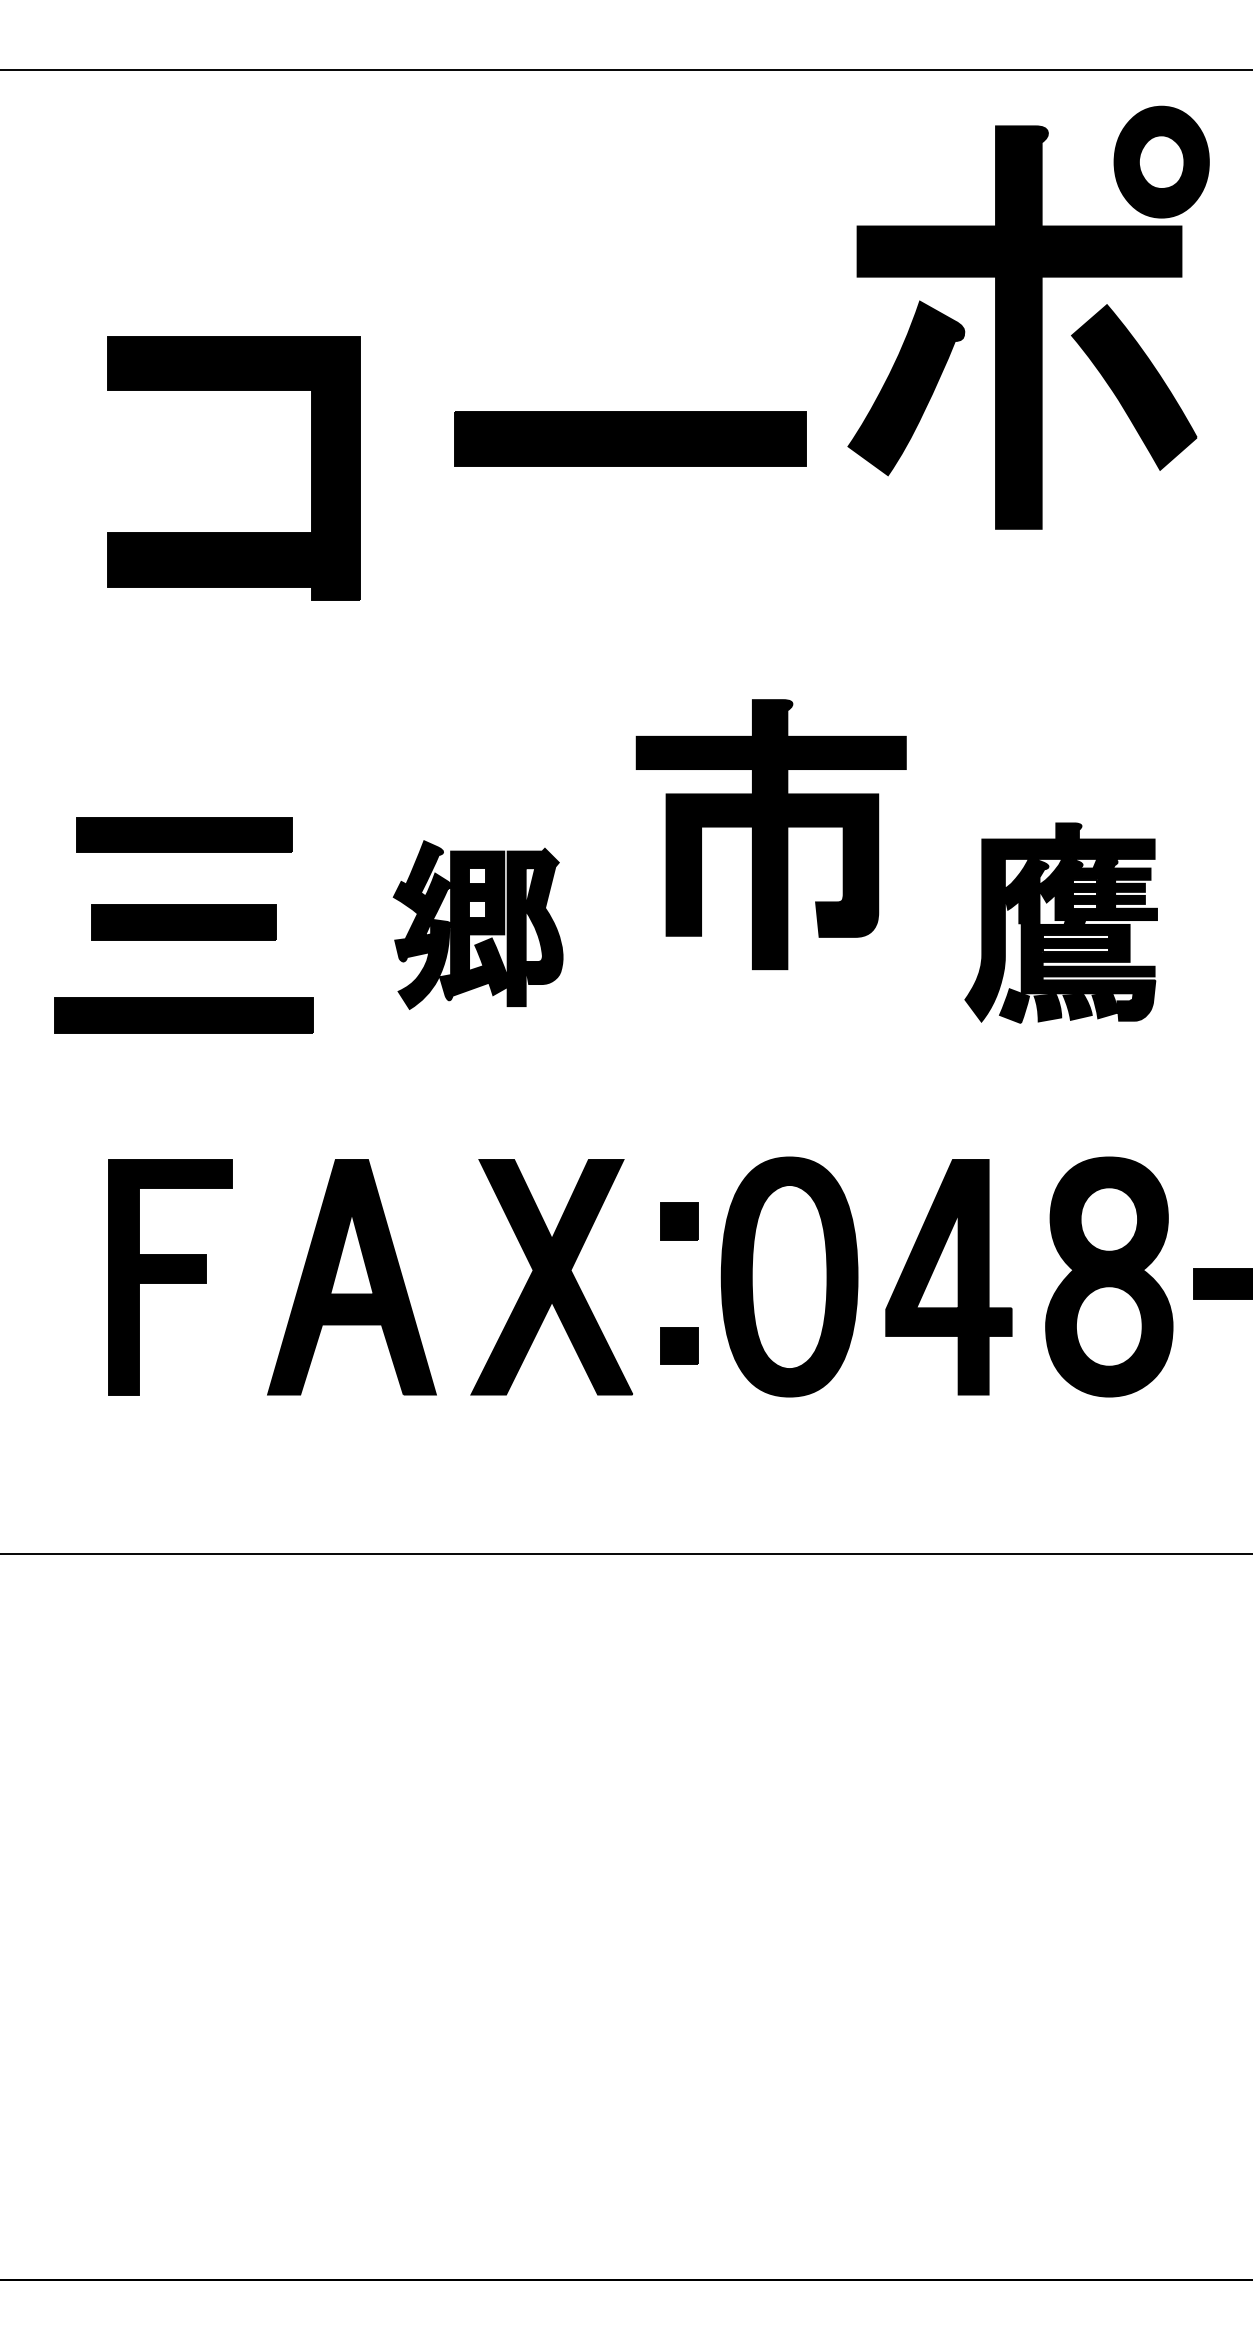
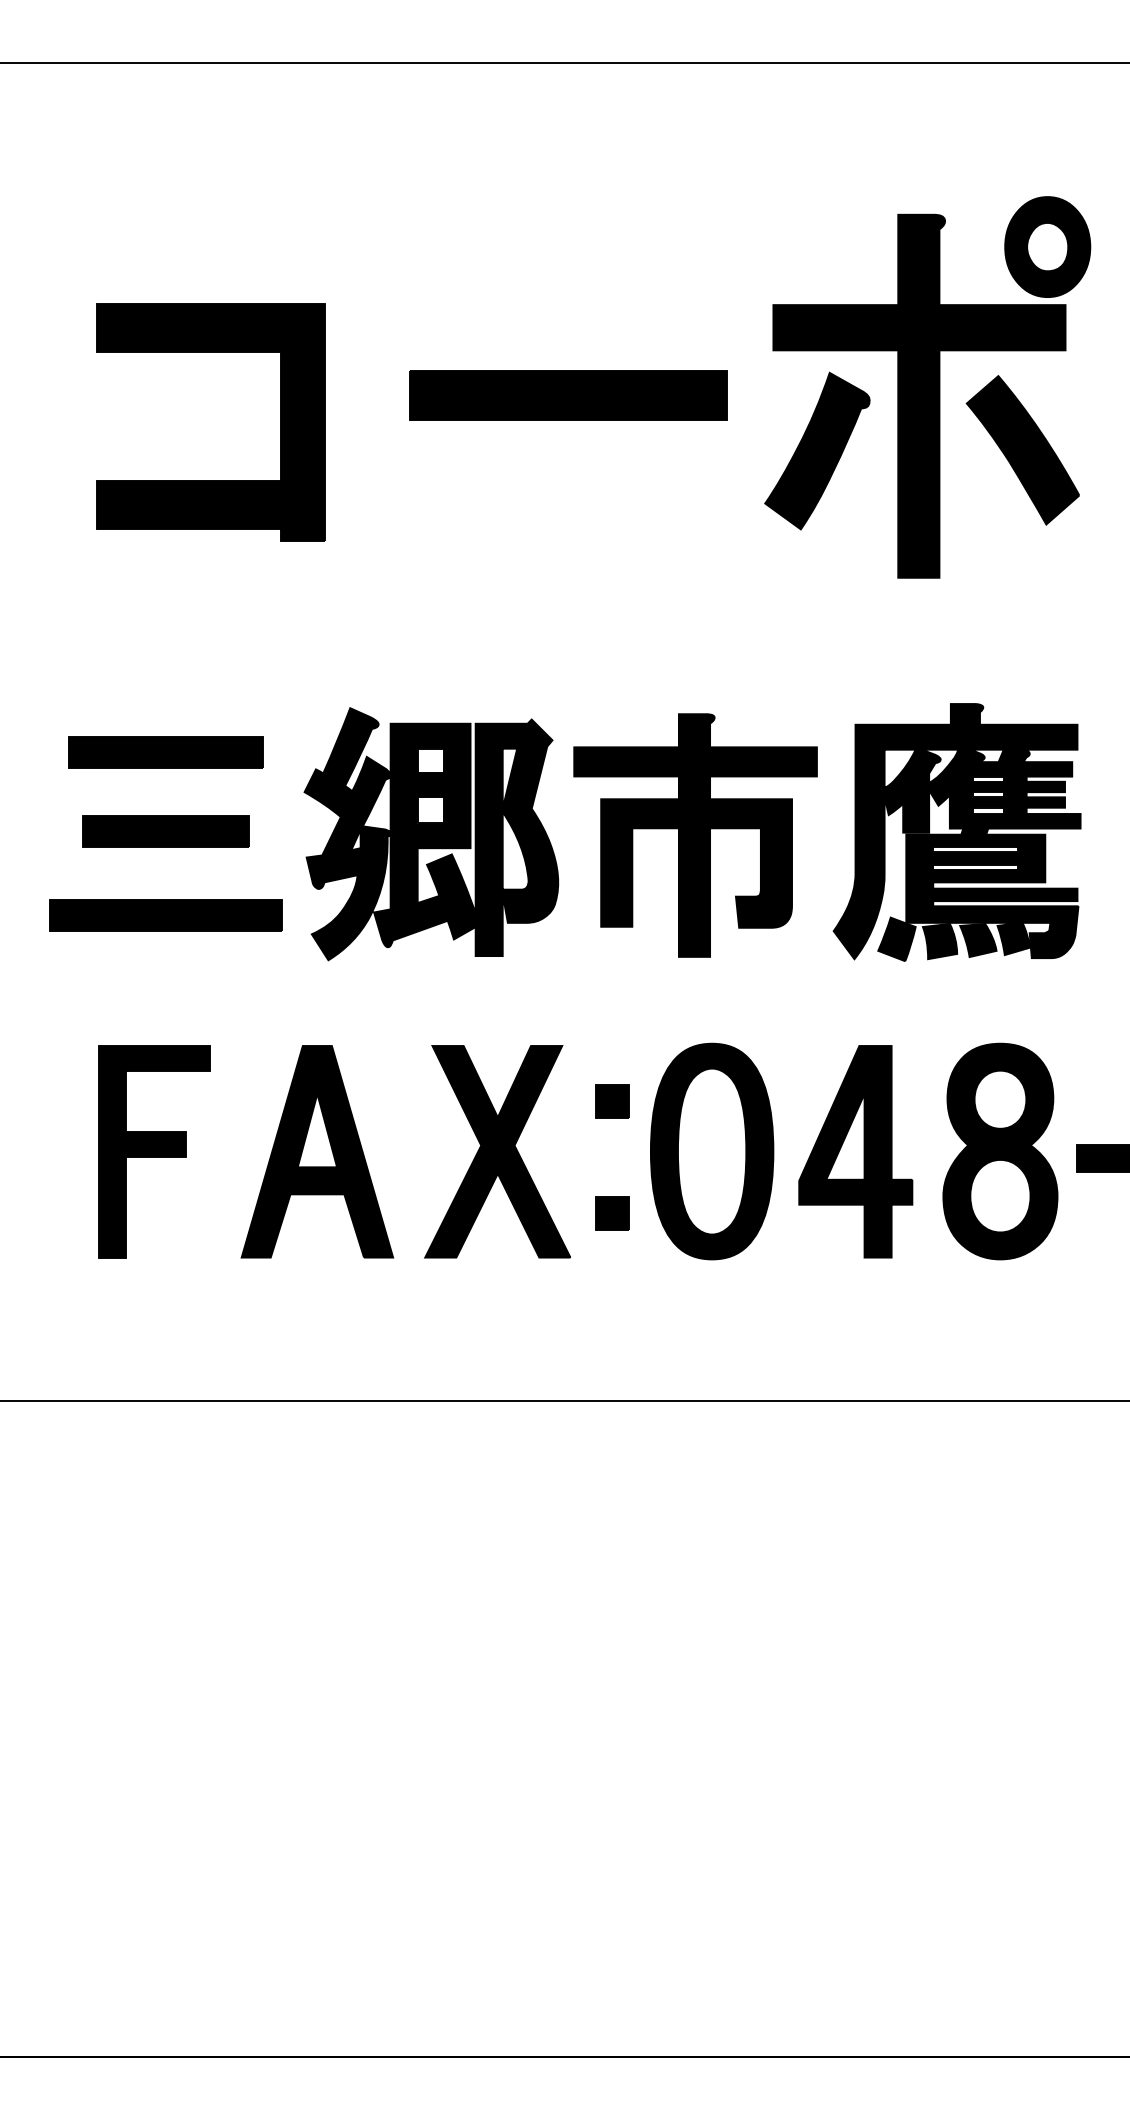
part: (1028, 317) -> (927, 387), moved
part: (770, 834) -> (694, 835), moved
part: (1060, 922) -> (956, 831), size x1.43
part: (477, 924) -> (430, 833), size x1.67

